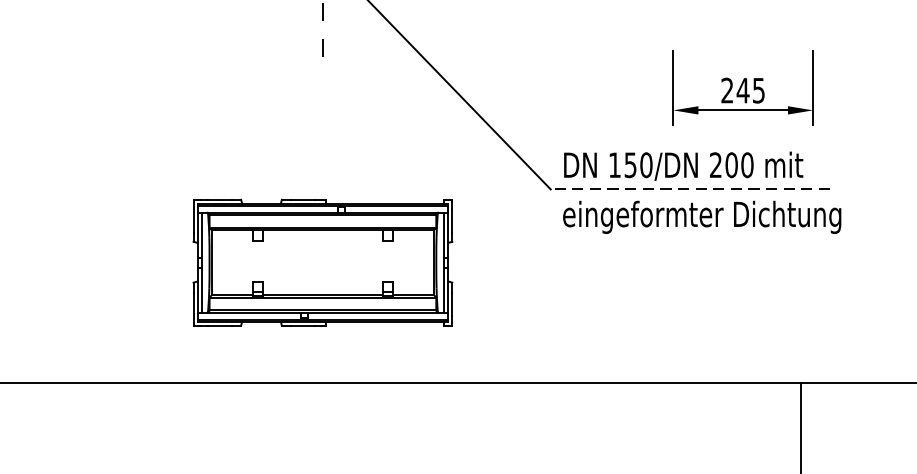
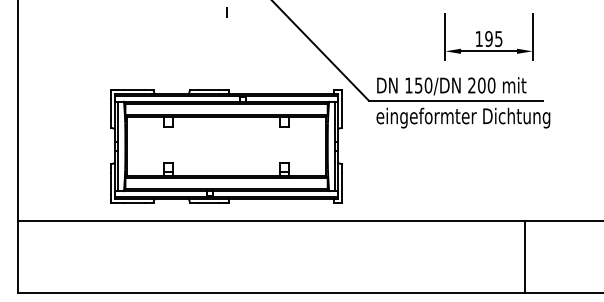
text: (734, 89) -> (483, 38), 245 -> 195
line: (689, 189) -> (455, 100), dashed -> solid
part: (322, 262) -> (226, 146), size x1.43

